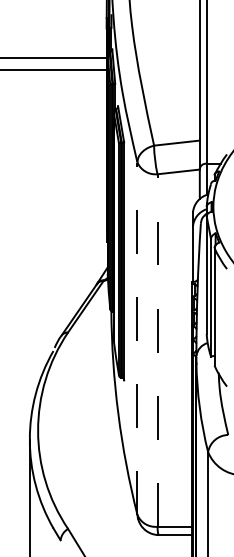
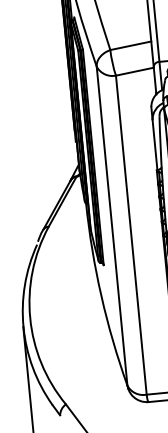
line: (137, 338) -> (112, 226), dashed -> solid
line: (157, 350) -> (131, 235), dashed -> solid

